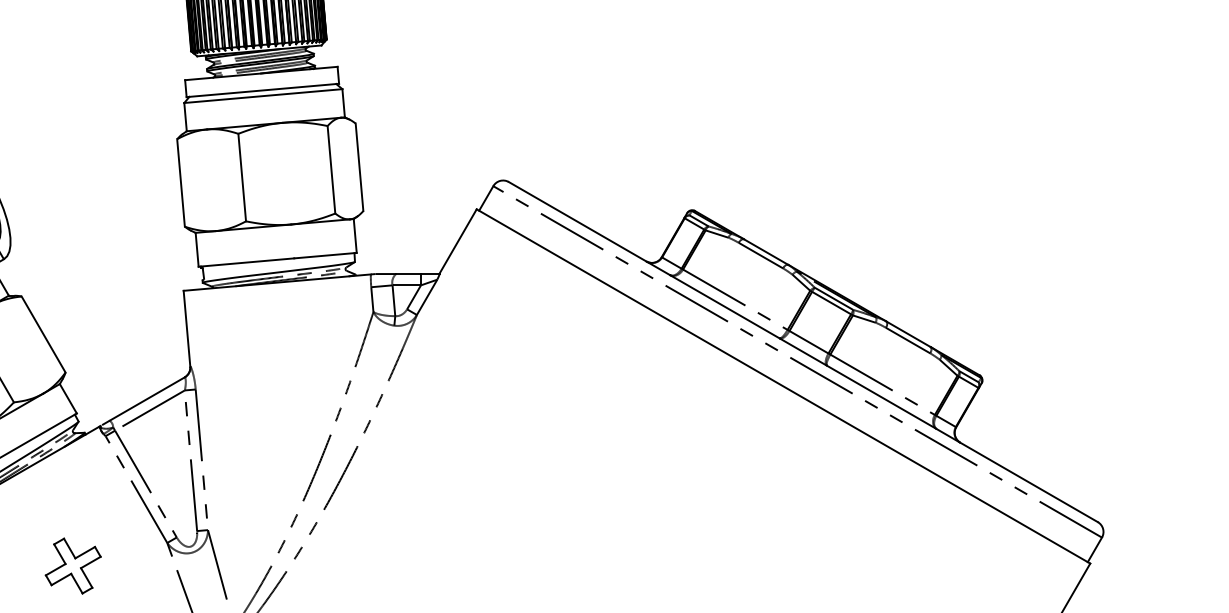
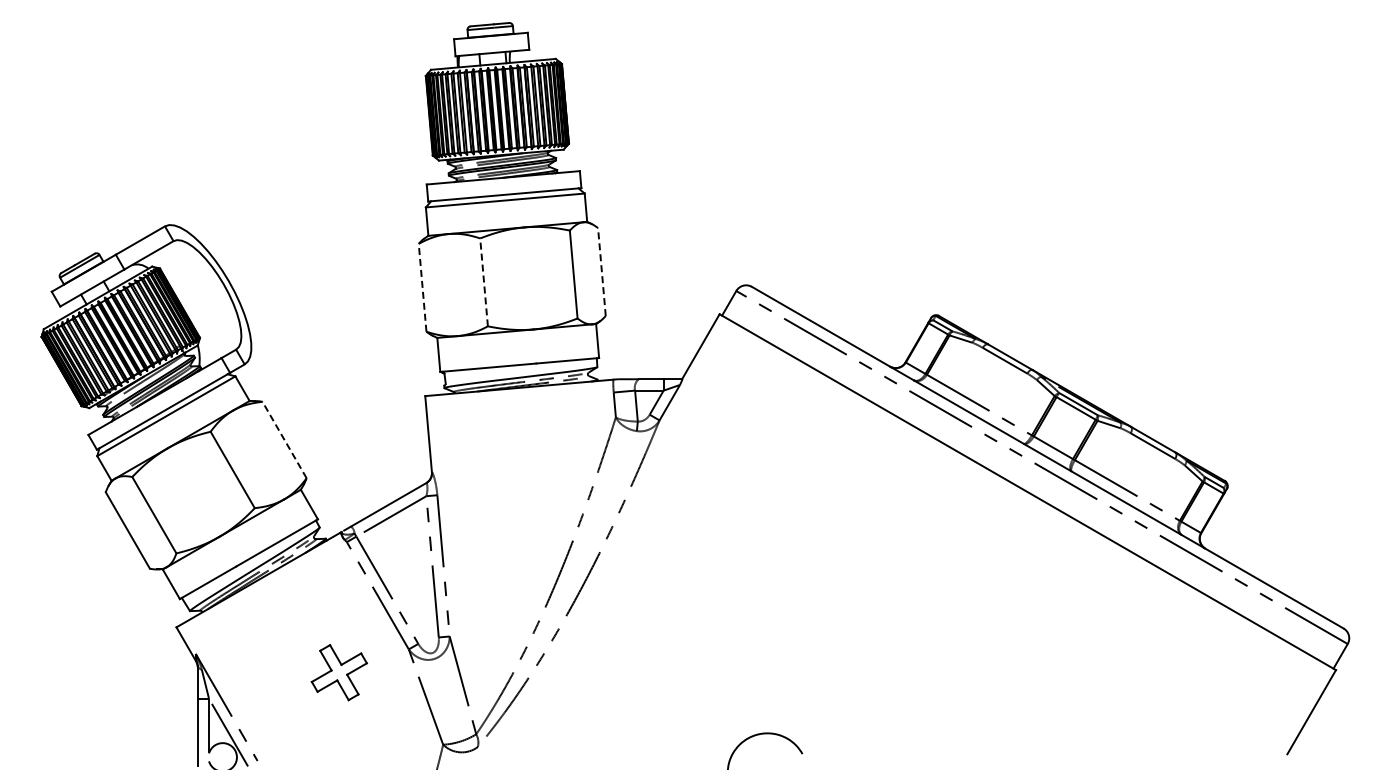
line: (359, 166) -> (601, 271), solid -> dashed
line: (242, 176) -> (484, 281), solid -> dashed
line: (180, 182) -> (422, 287), solid -> dashed
line: (43, 334) -> (284, 439), solid -> dashed
part: (72, 565) -> (338, 672), moved

